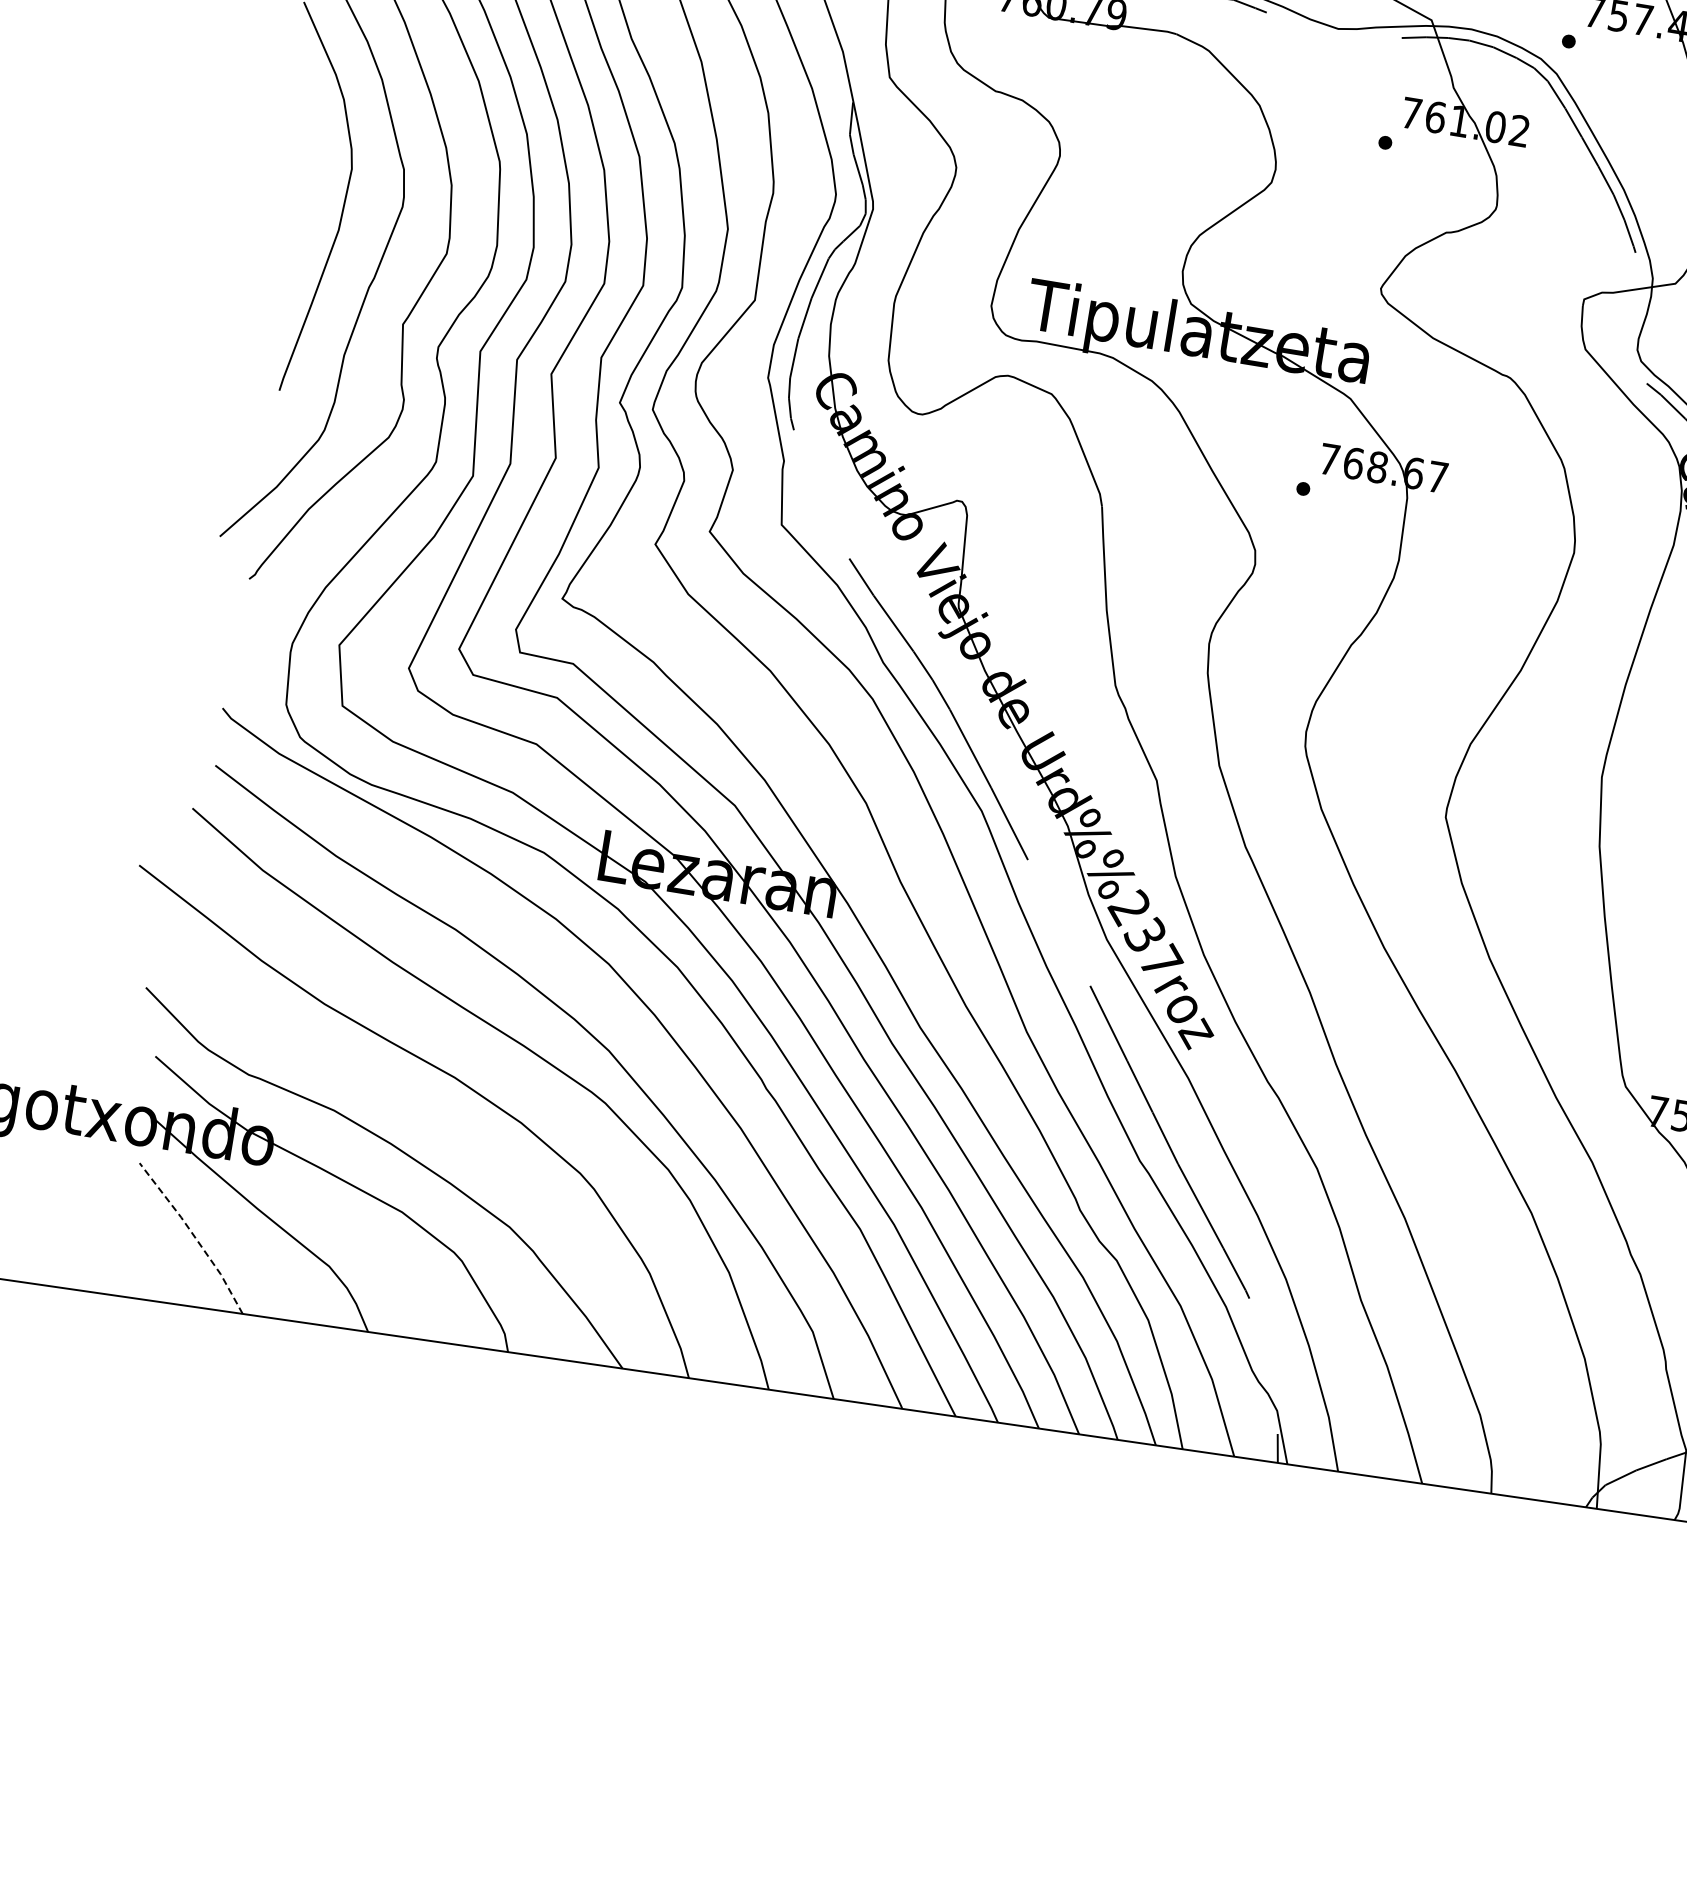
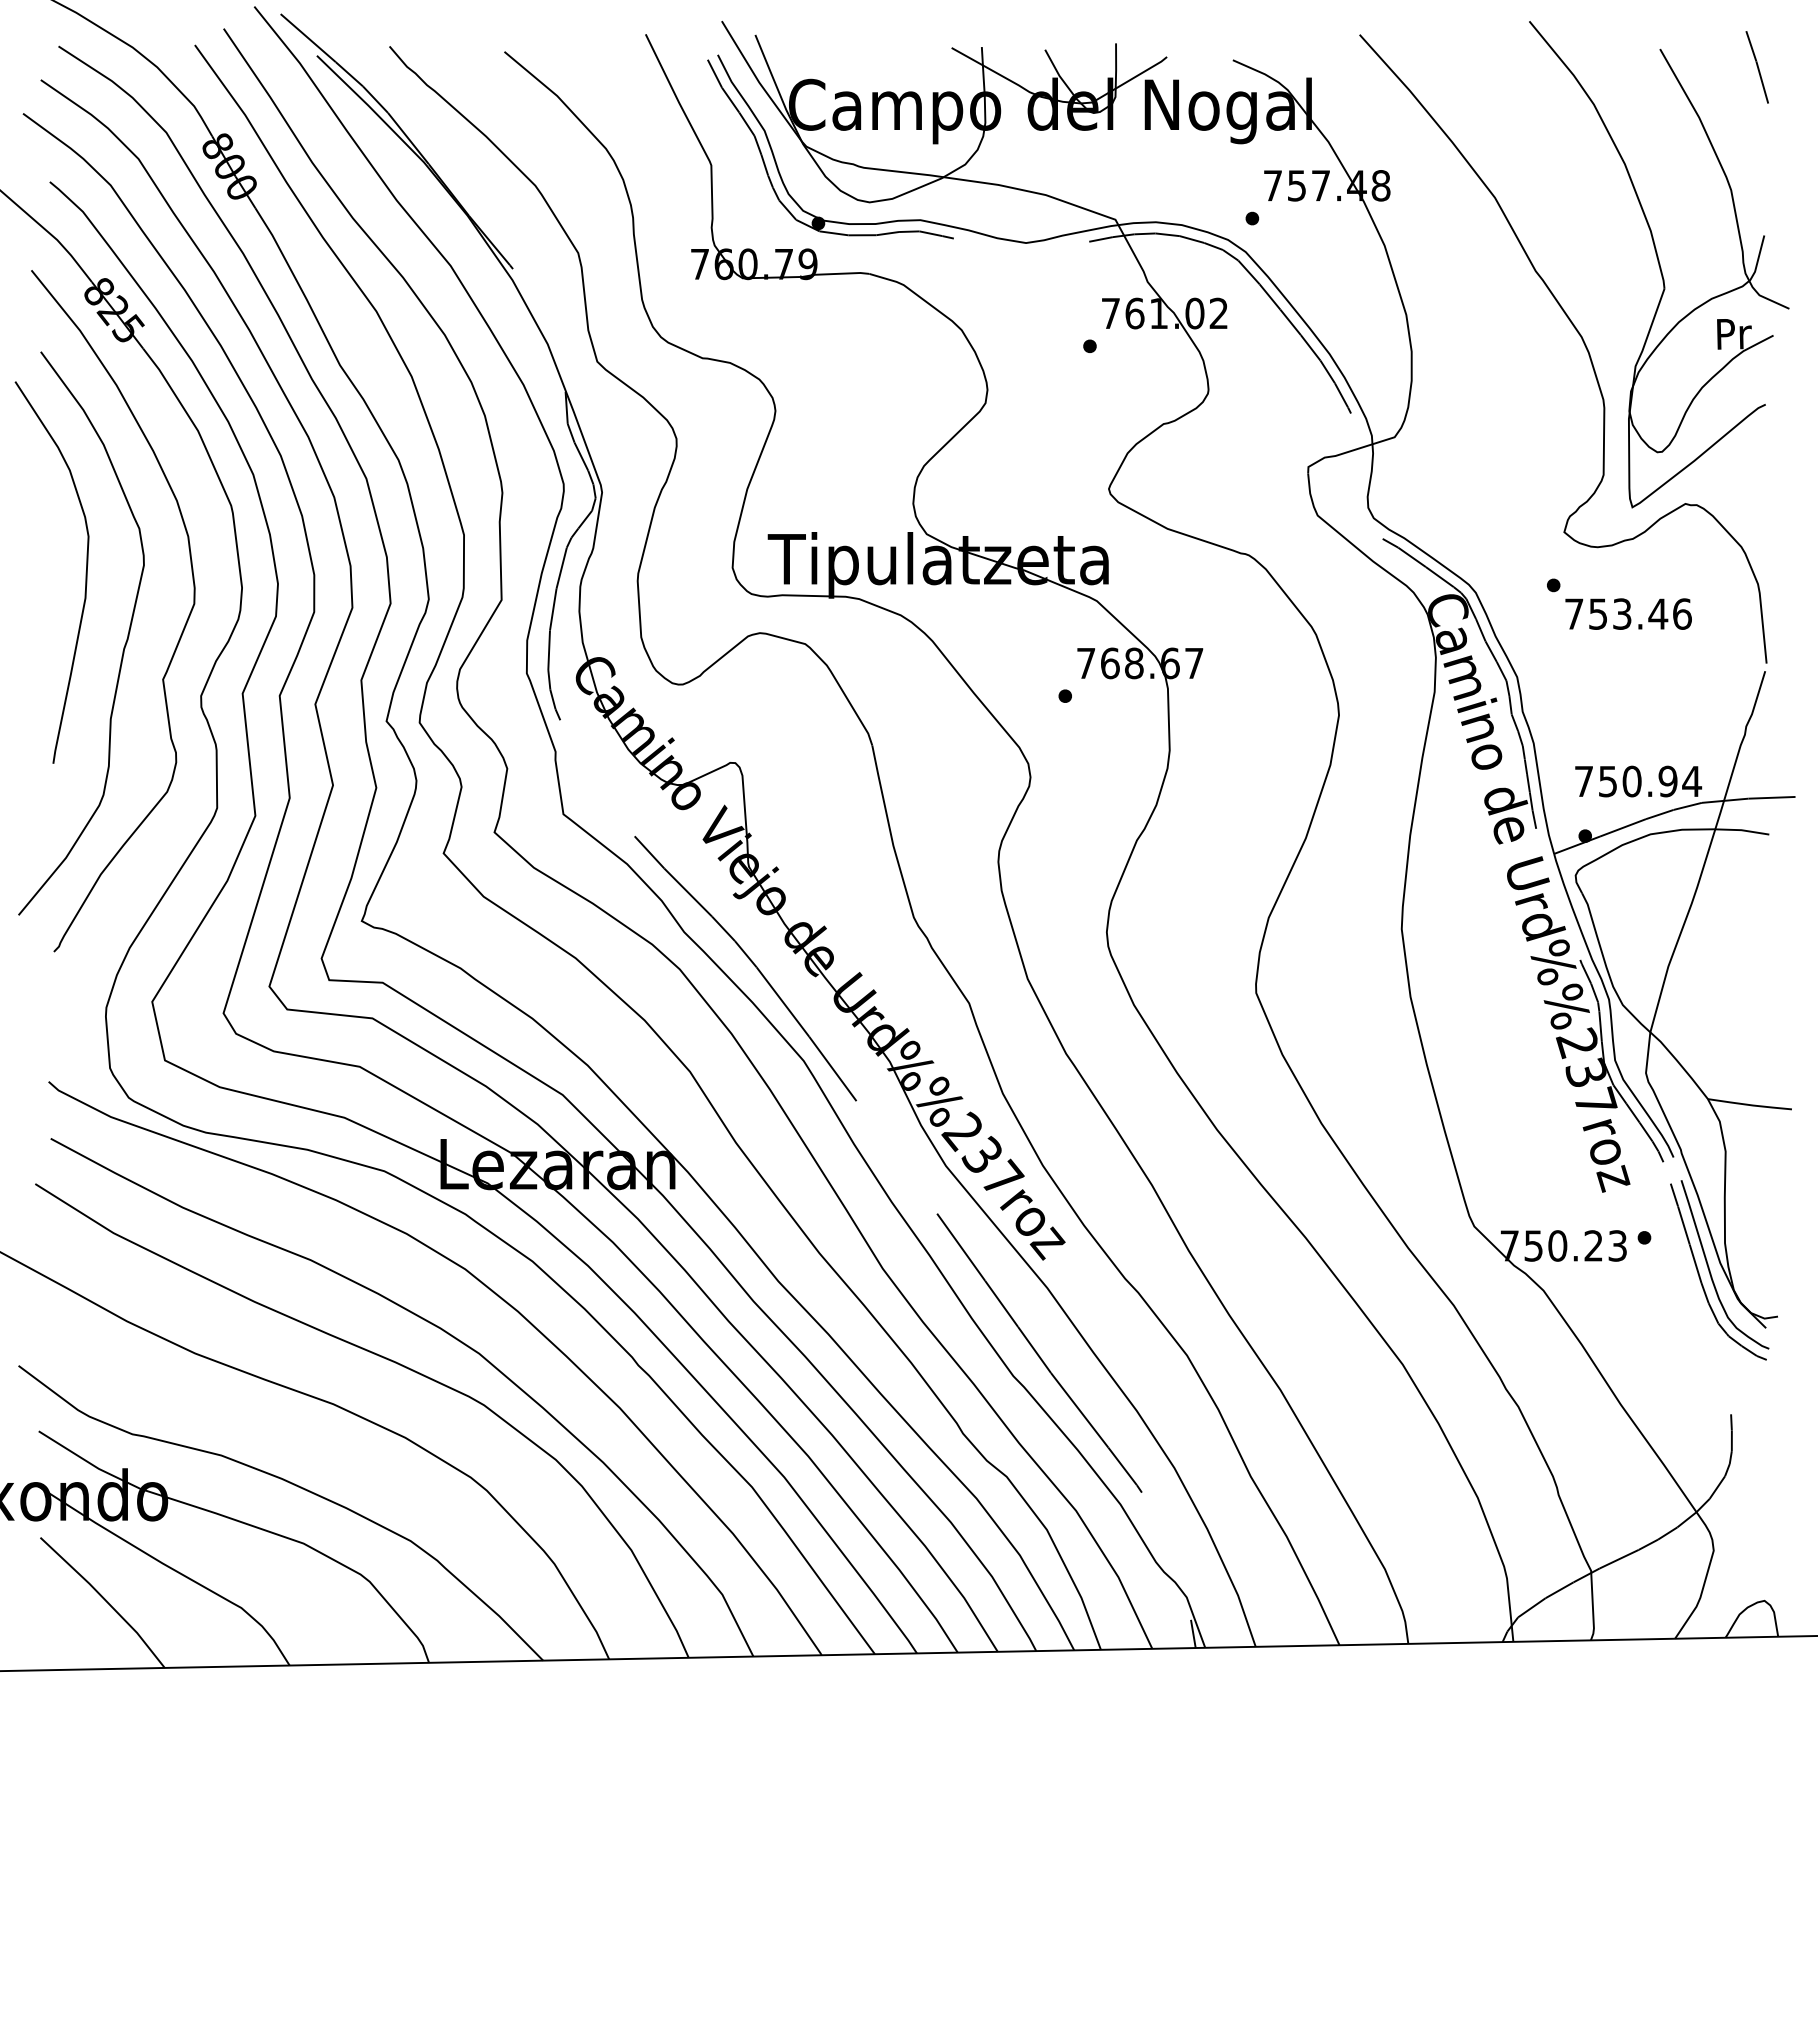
line: (194, 1236) -> (105, 1600), dashed -> solid

